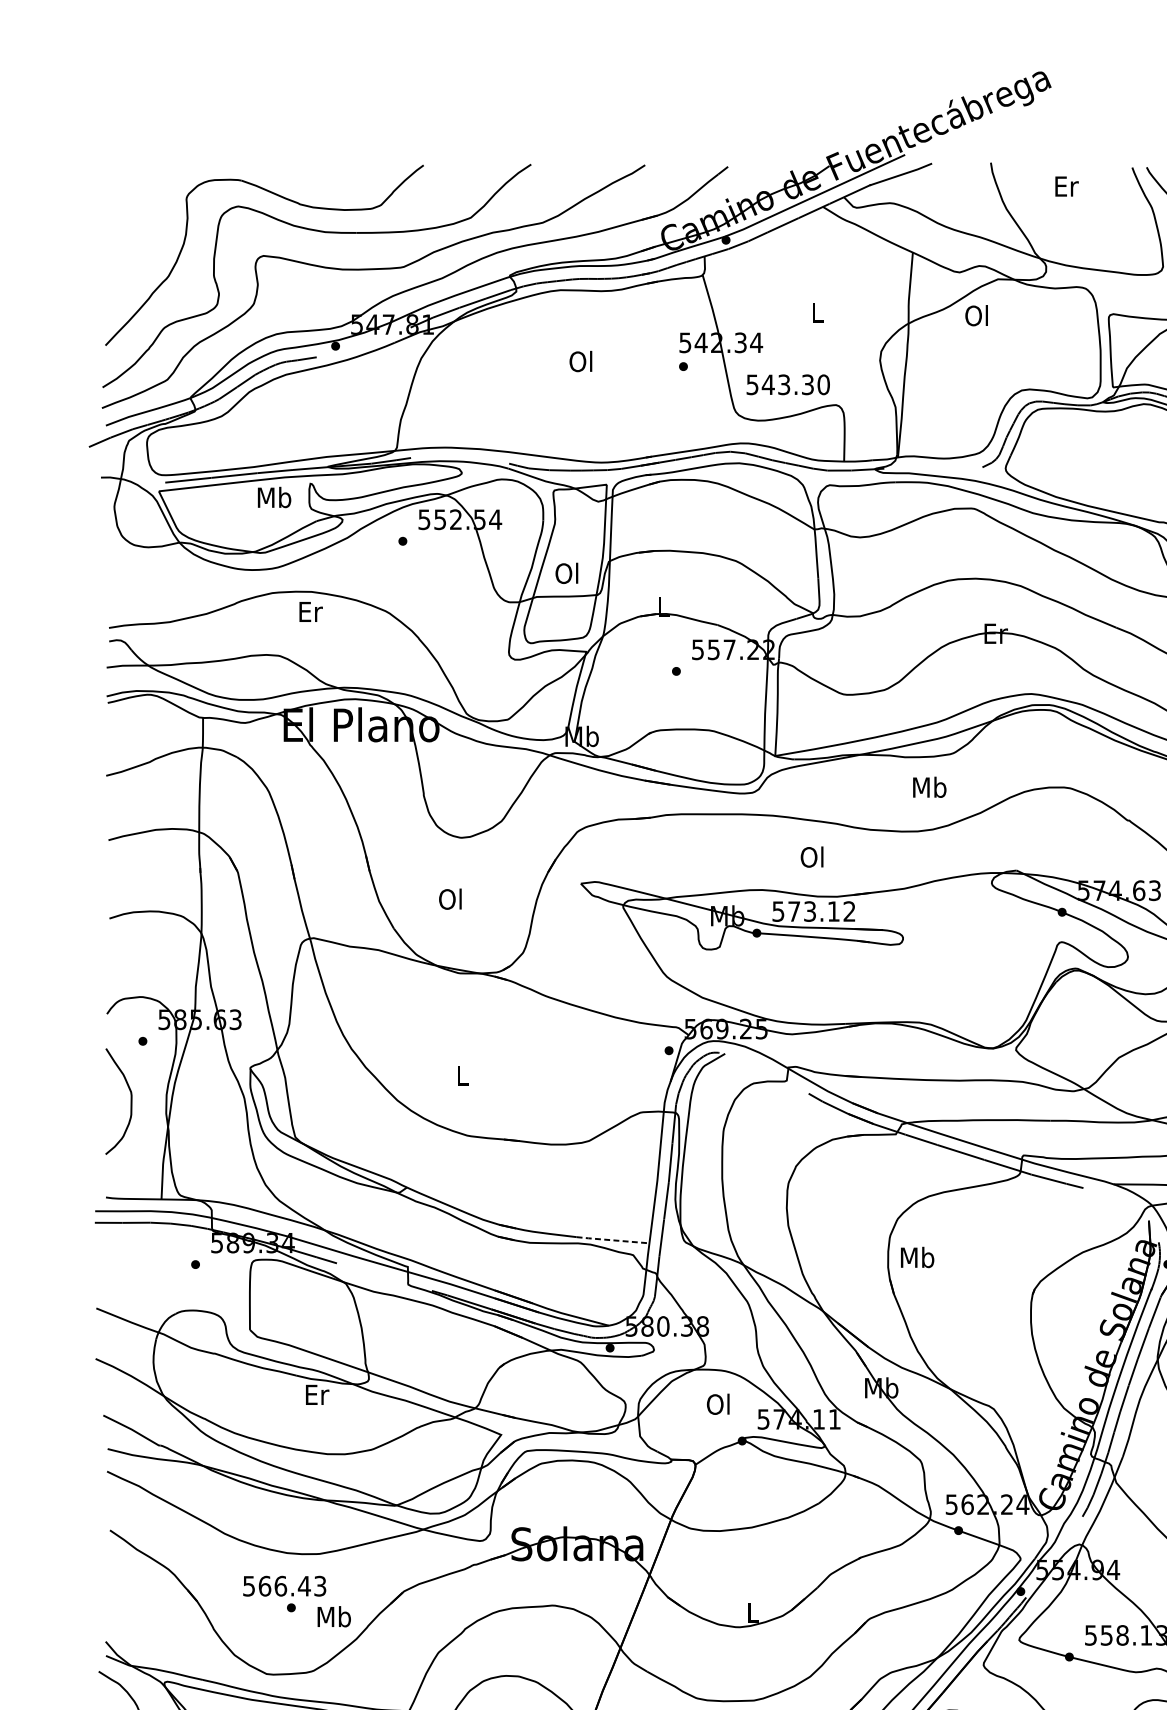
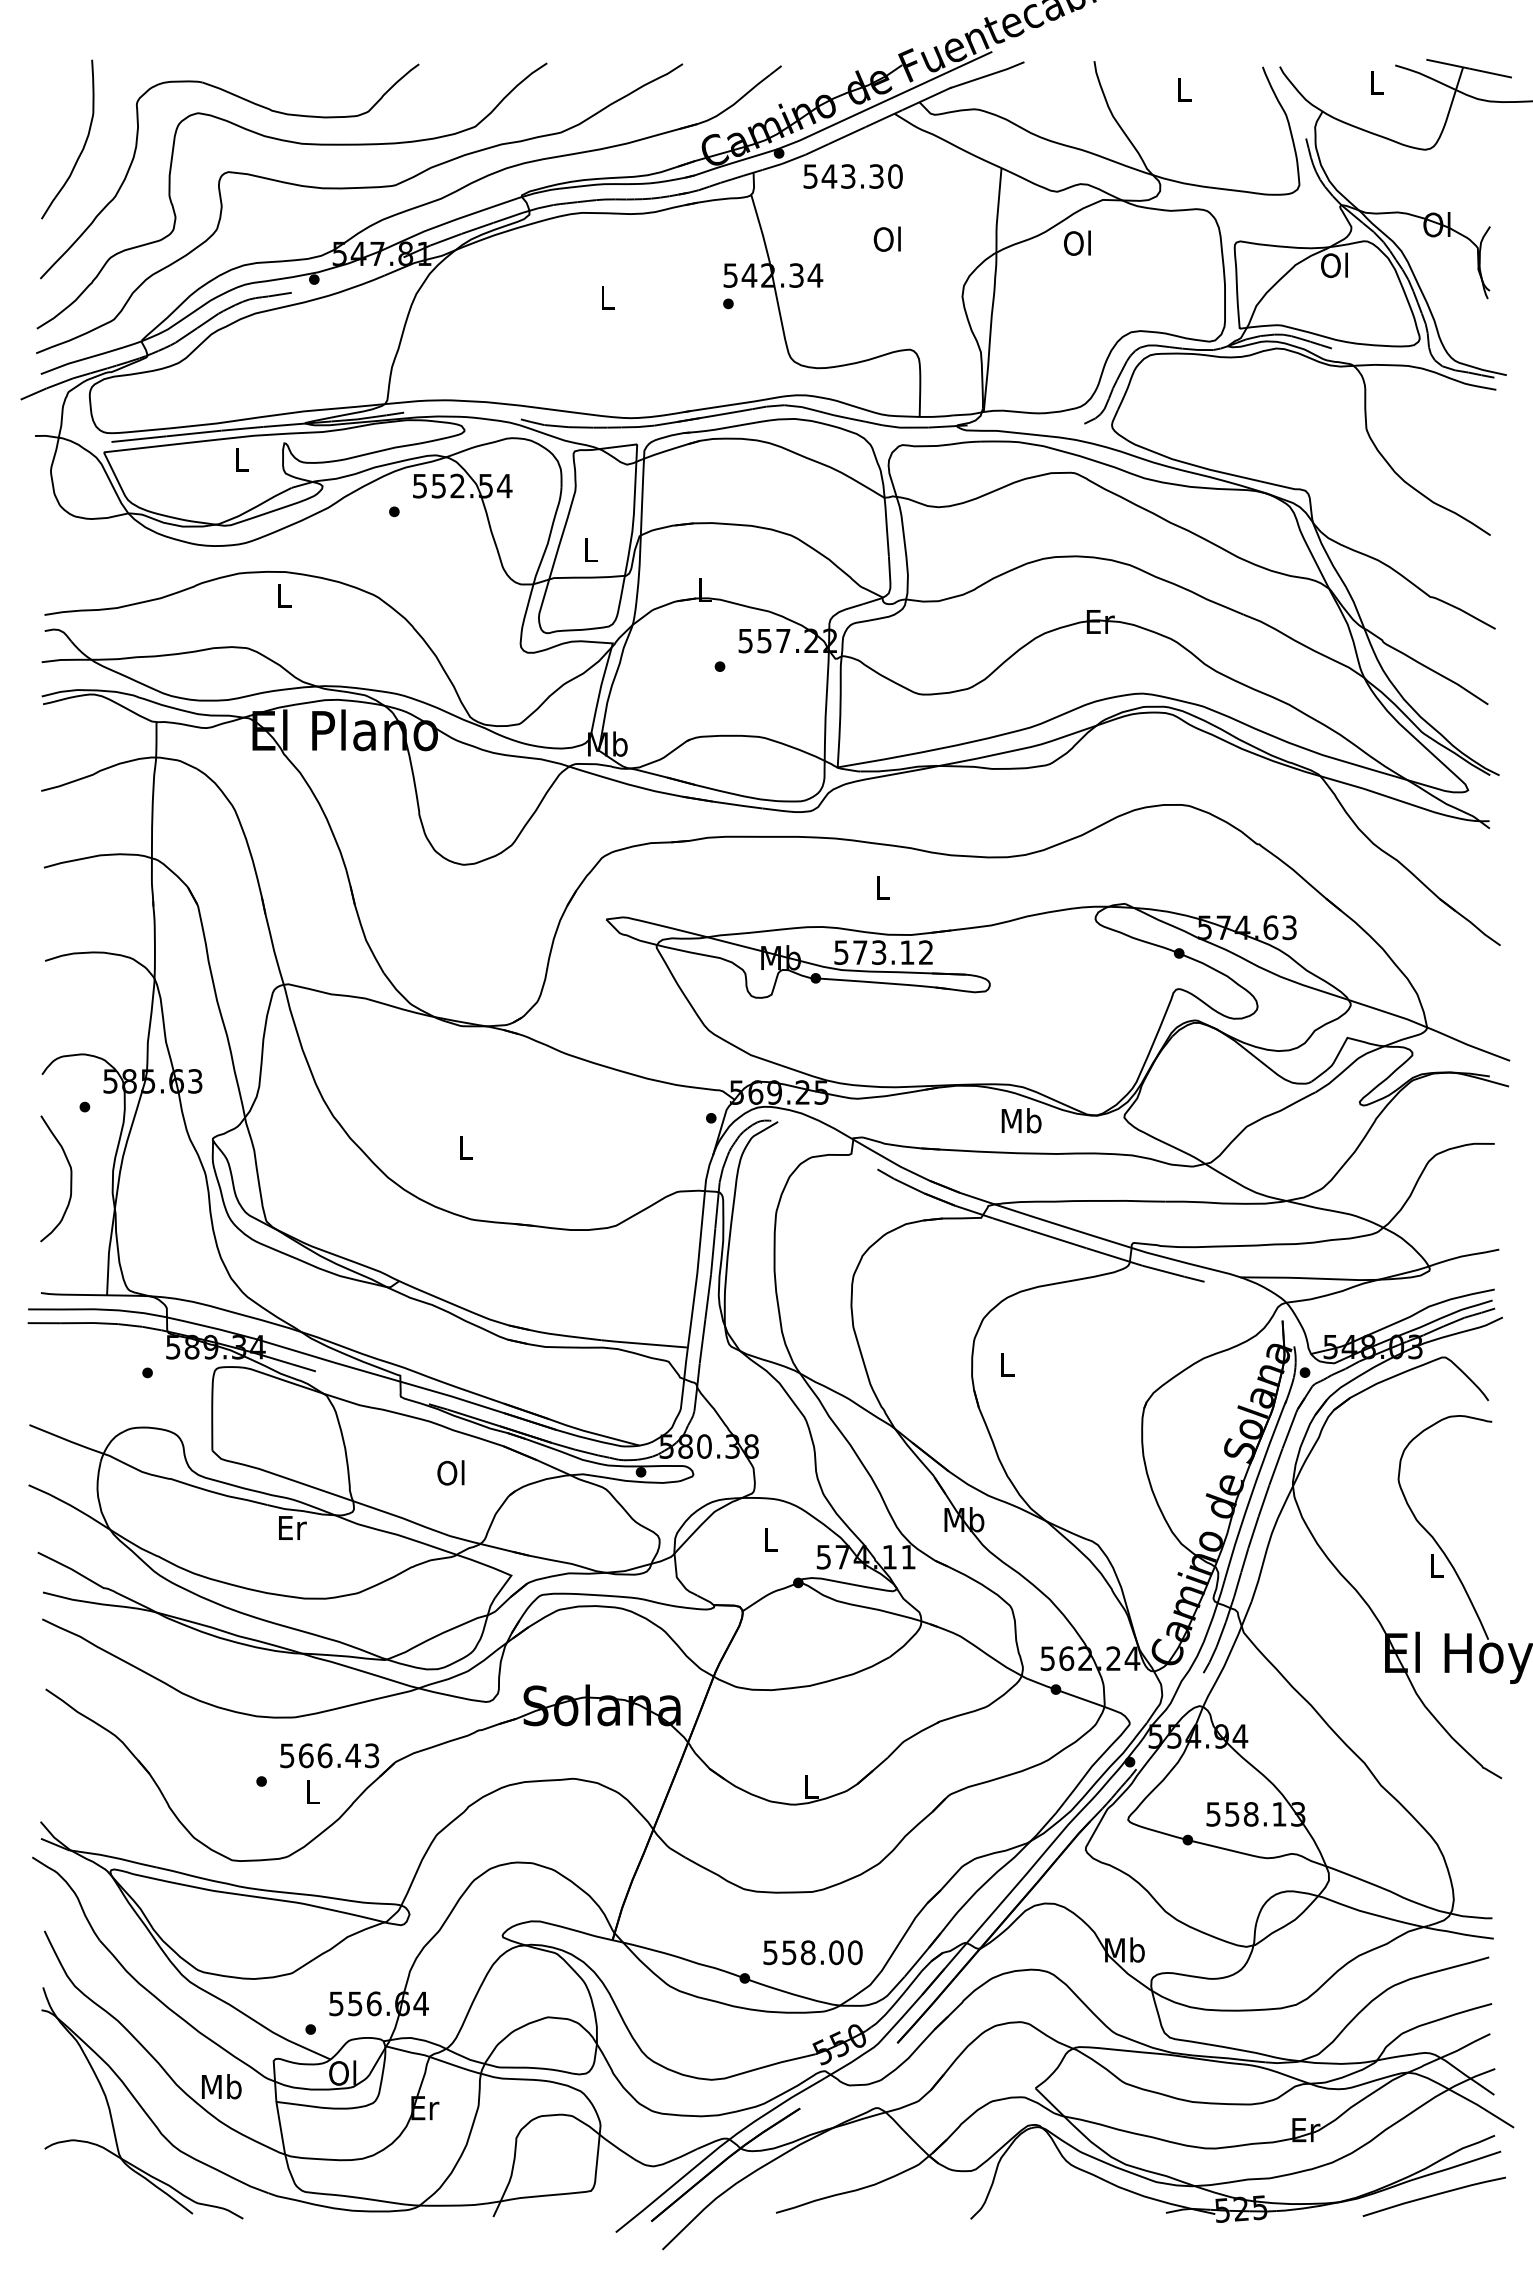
text: (1067, 186) -> (1185, 89), Er -> L
curve: (140, 235) -> (82, 147), added
text: (816, 311) -> (886, 238), L -> Ol
text: (580, 361) -> (605, 297), Ol -> L
text: (787, 384) -> (852, 176), moved
text: (274, 497) -> (241, 459), Mb -> L
text: (566, 572) -> (589, 549), Ol -> L
text: (311, 611) -> (285, 595), Er -> L
text: (929, 787) -> (1021, 1120), moved
text: (812, 856) -> (881, 887), Ol -> L
text: (450, 898) -> (450, 1472), moved
line: (612, 1240) -> (644, 1344), dashed -> solid
text: (917, 1257) -> (1006, 1364), Mb -> L
text: (717, 1403) -> (769, 1538), Ol -> L
text: (284, 1585) -> (329, 1755), moved
text: (334, 1616) -> (312, 1791), Mb -> L

